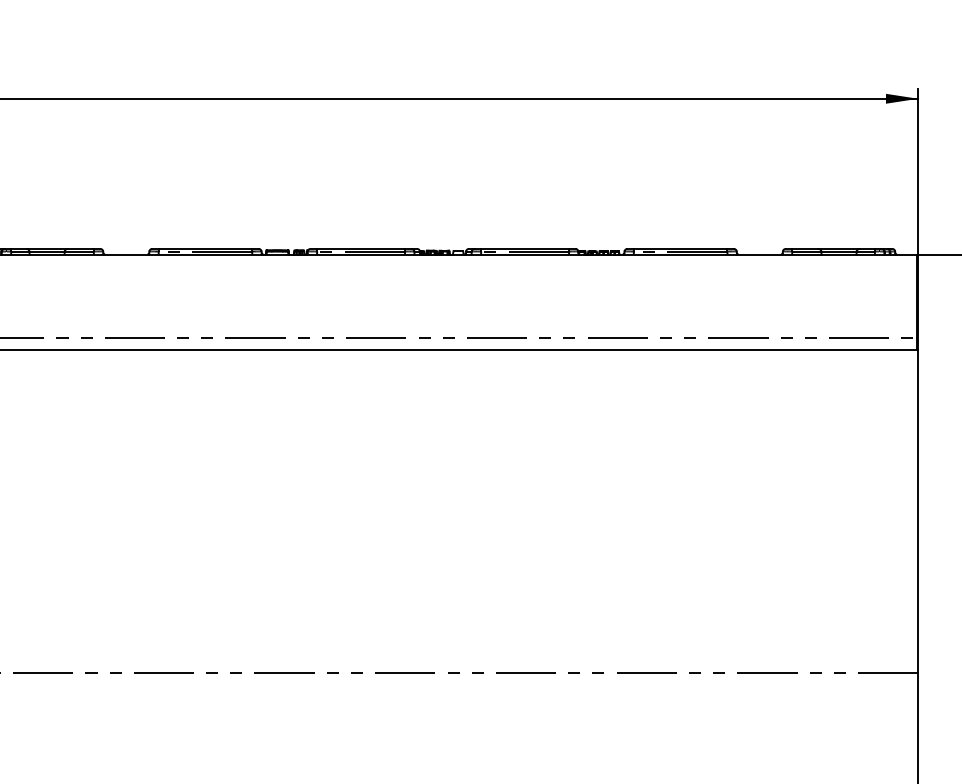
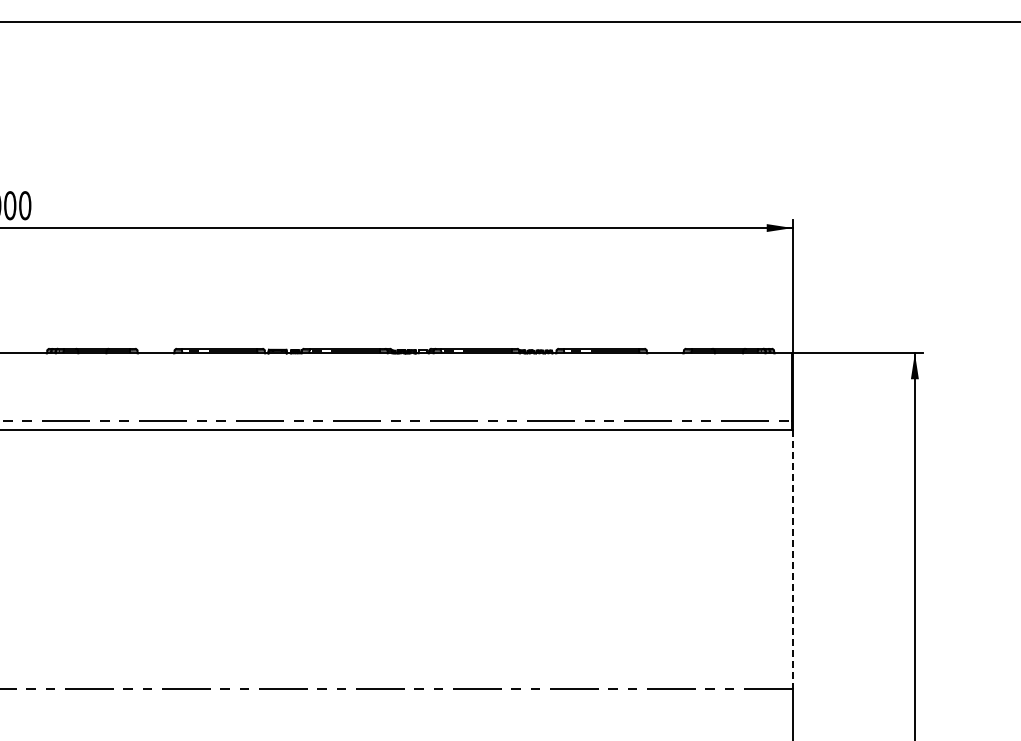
line: (918, 511) -> (792, 559), solid -> dashed

